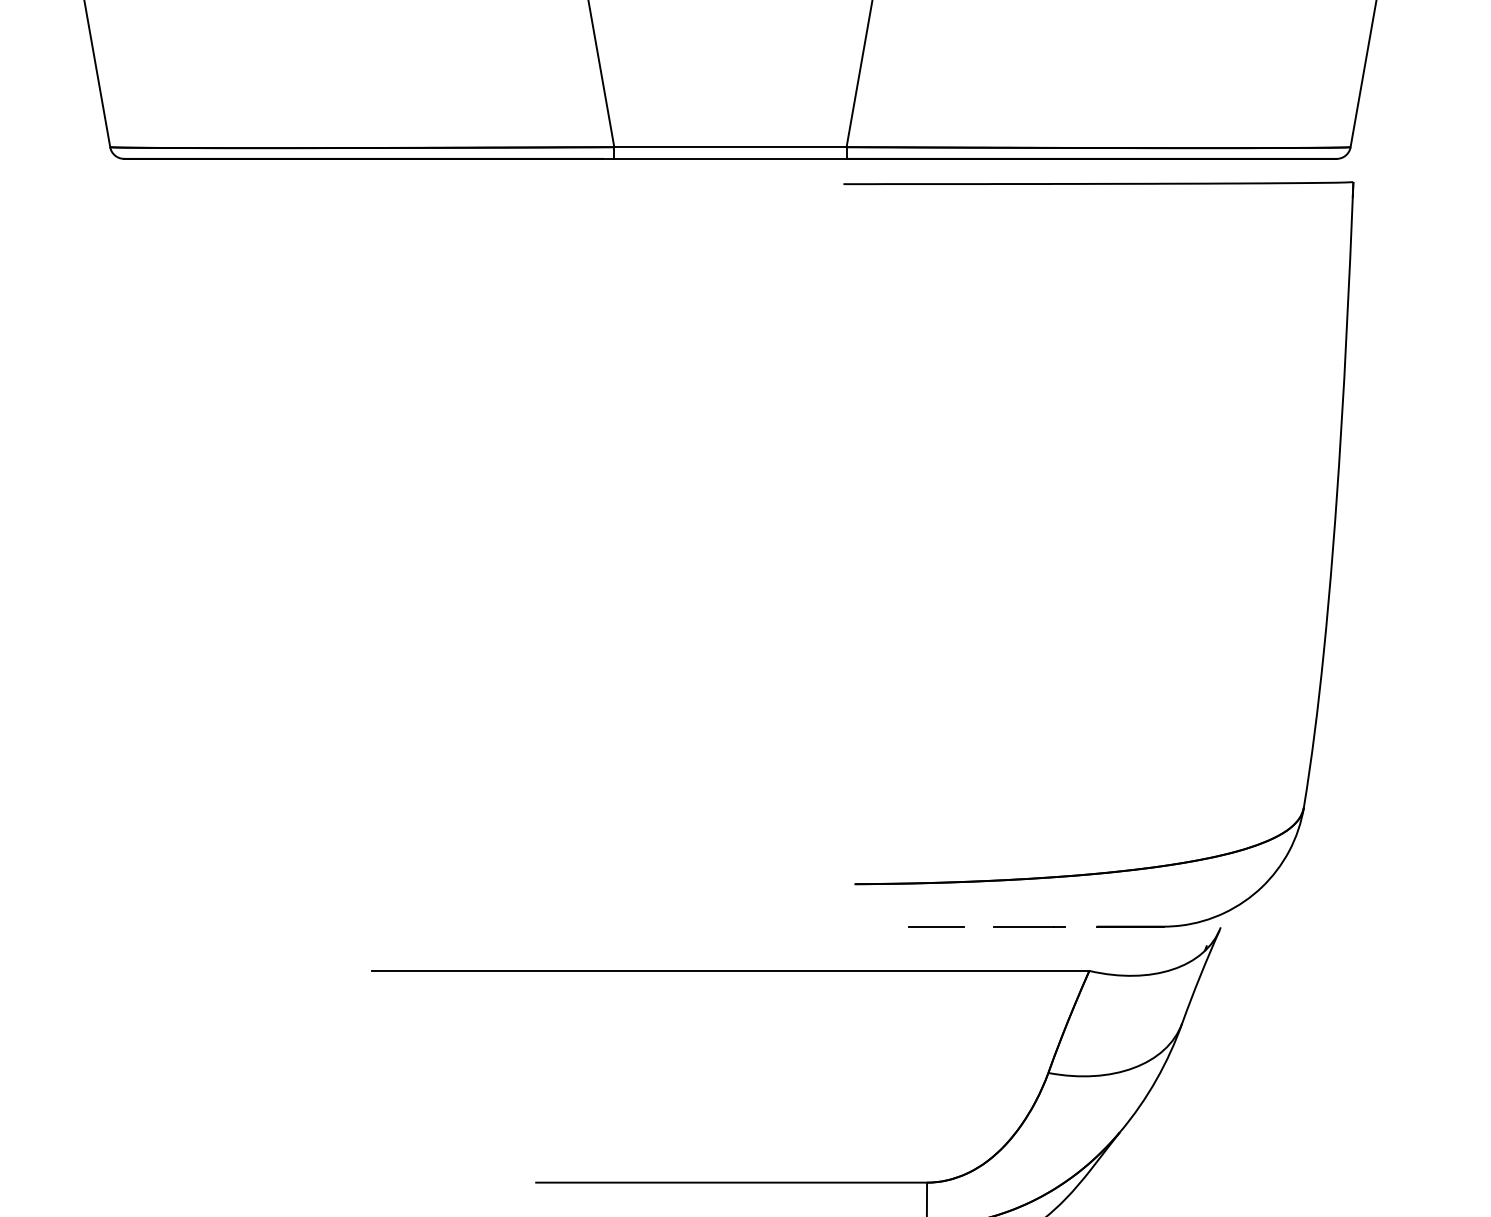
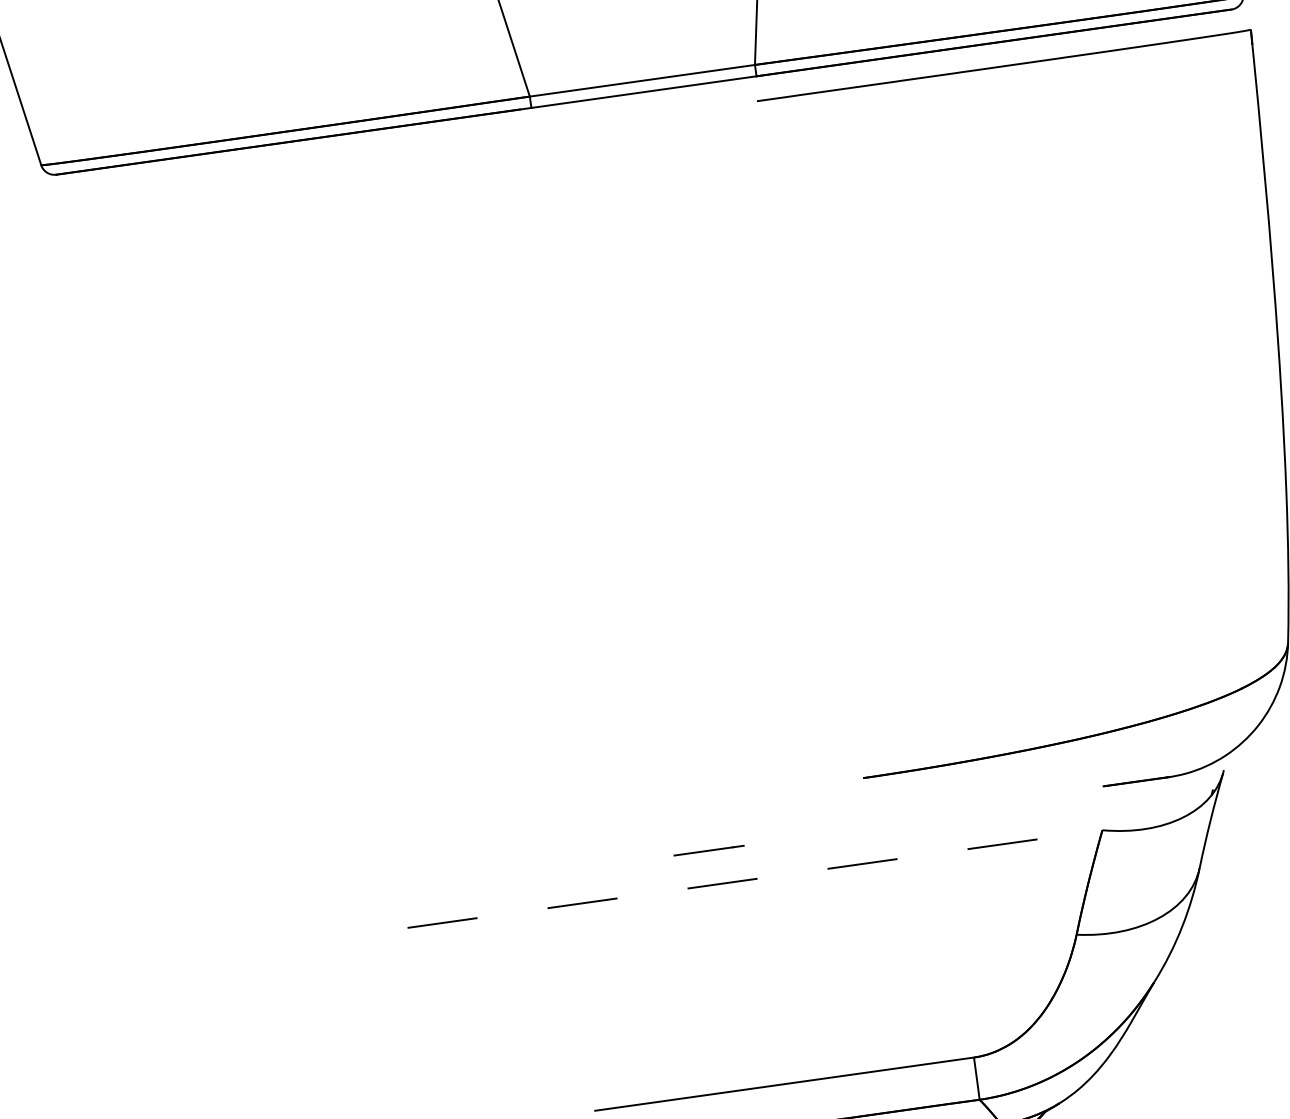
line: (936, 926) -> (948, 808), removed
line: (1029, 926) -> (709, 850), moved
line: (731, 970) -> (755, 878), solid -> dashed

